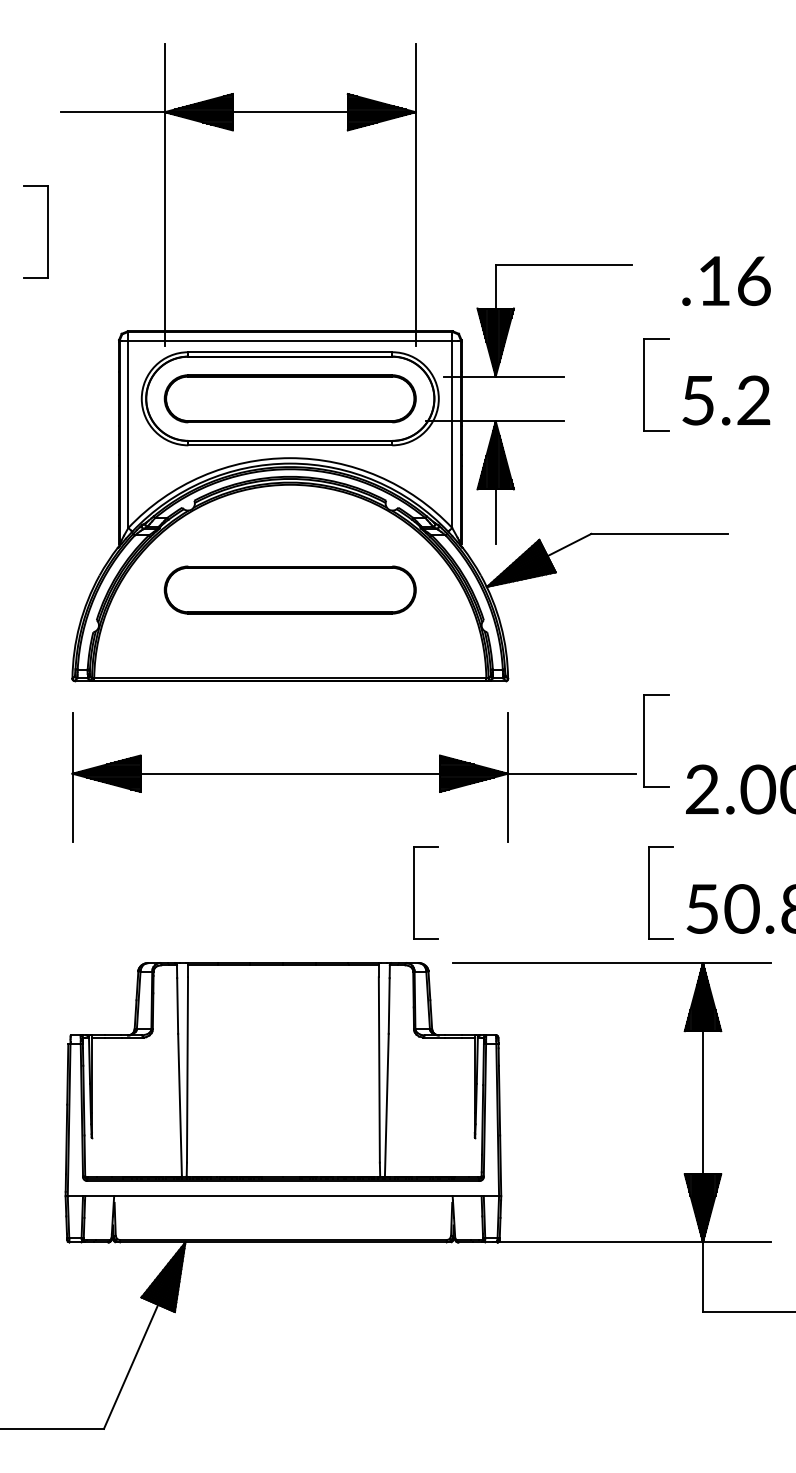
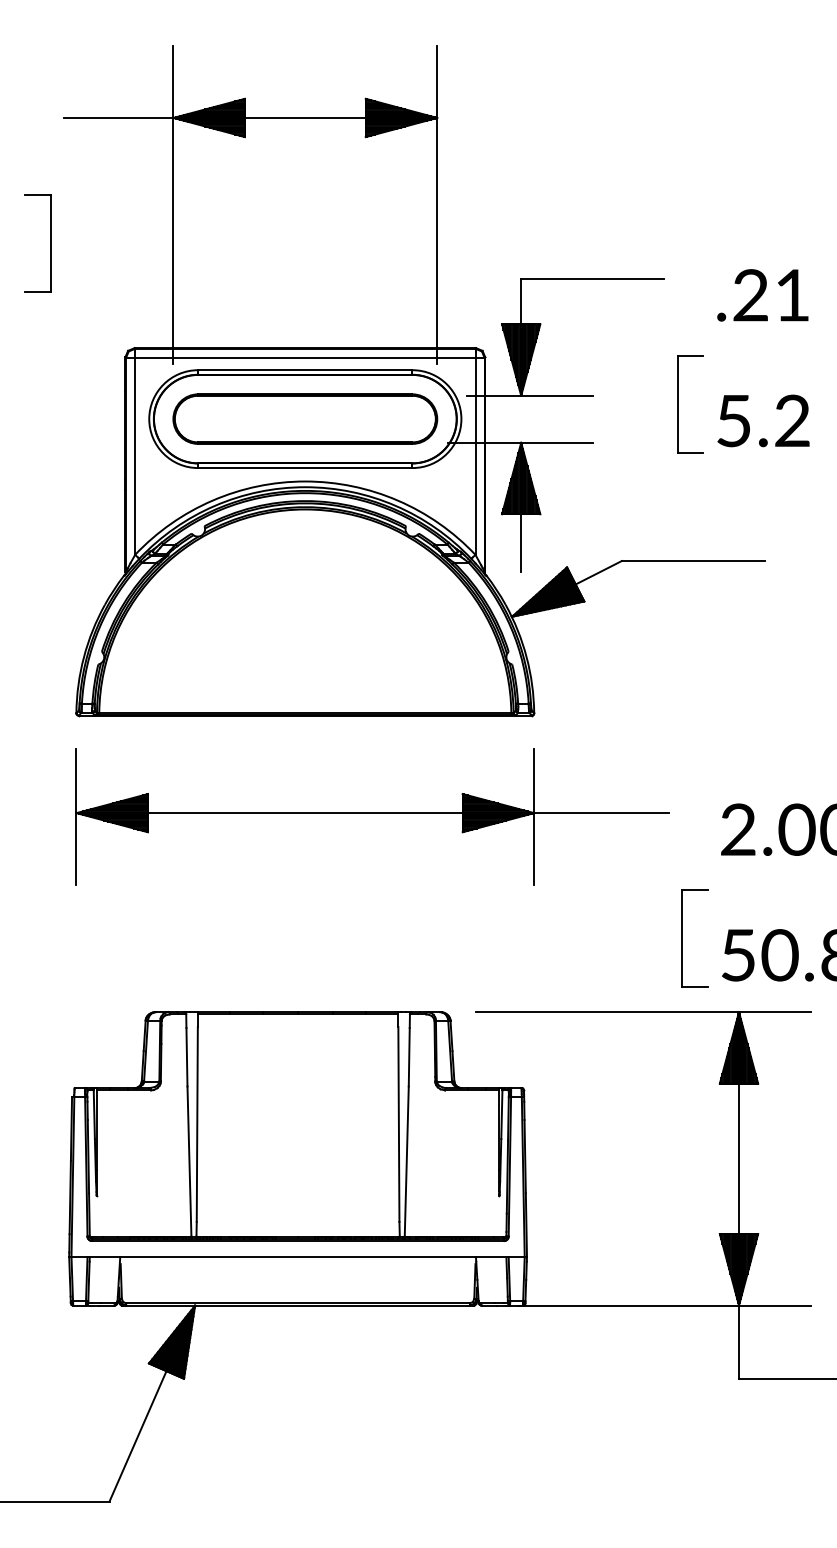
text: (733, 281) -> (771, 295), .16 -> .21
part: (290, 589) -> (305, 619), removed
part: (645, 740) -> (678, 778), removed
part: (414, 893) -> (435, 938), removed

